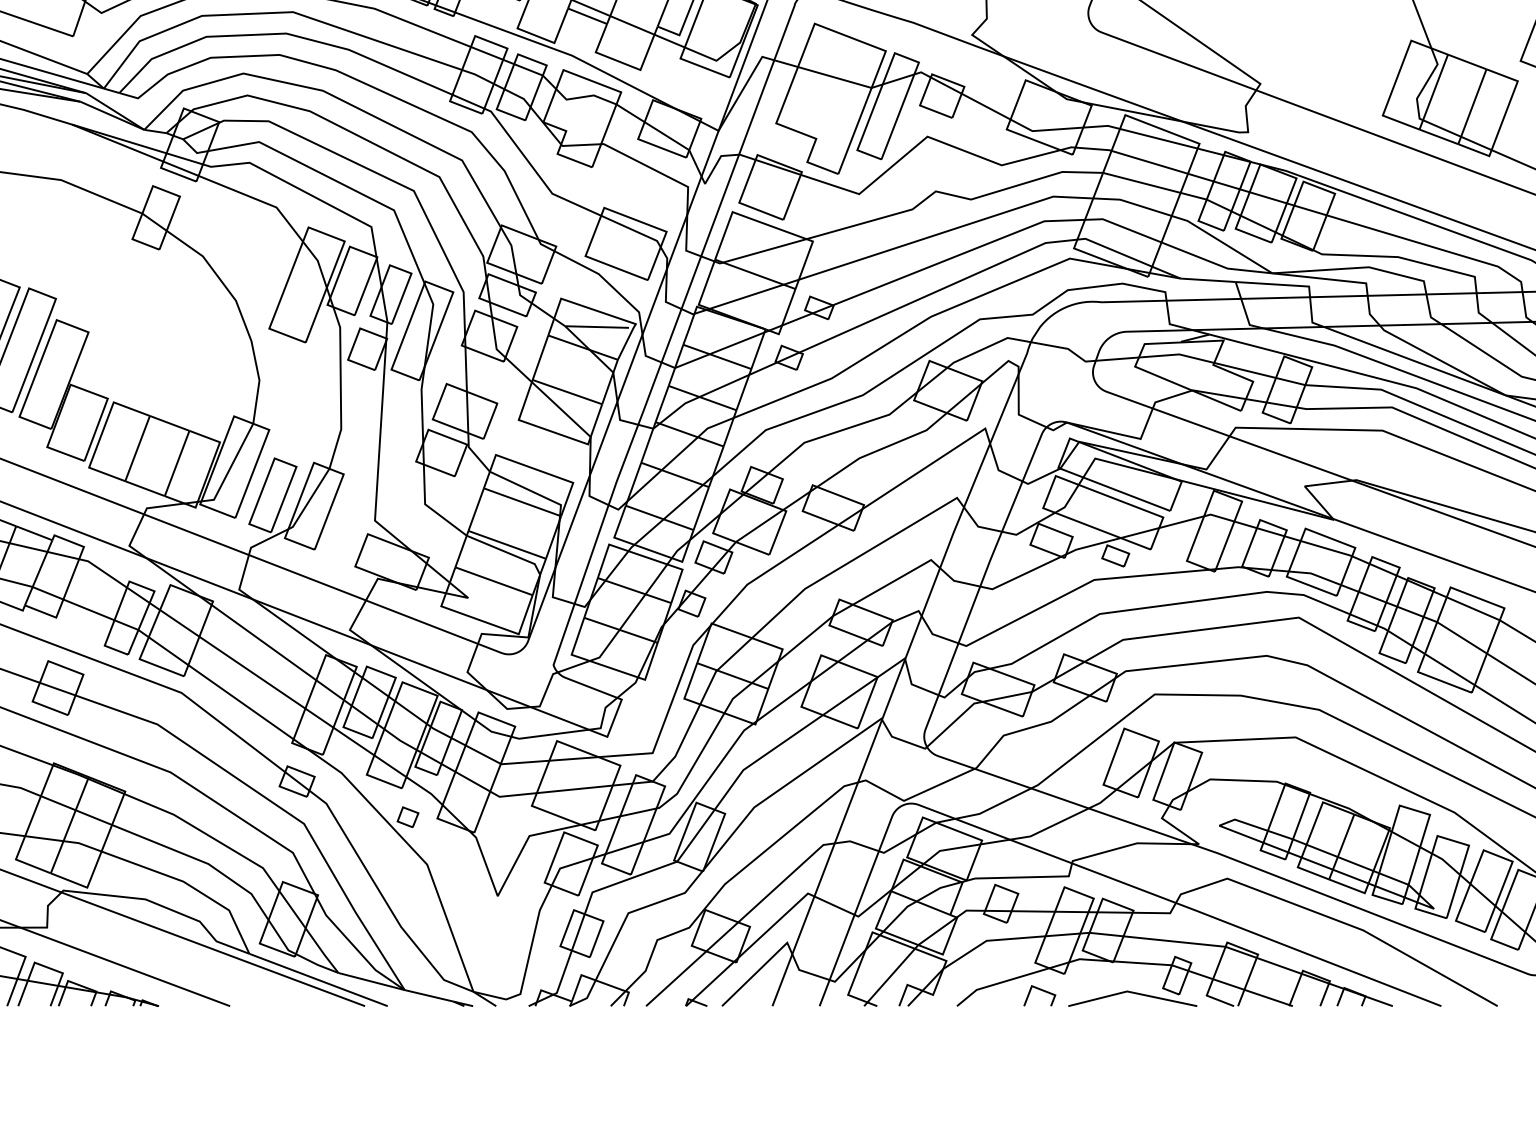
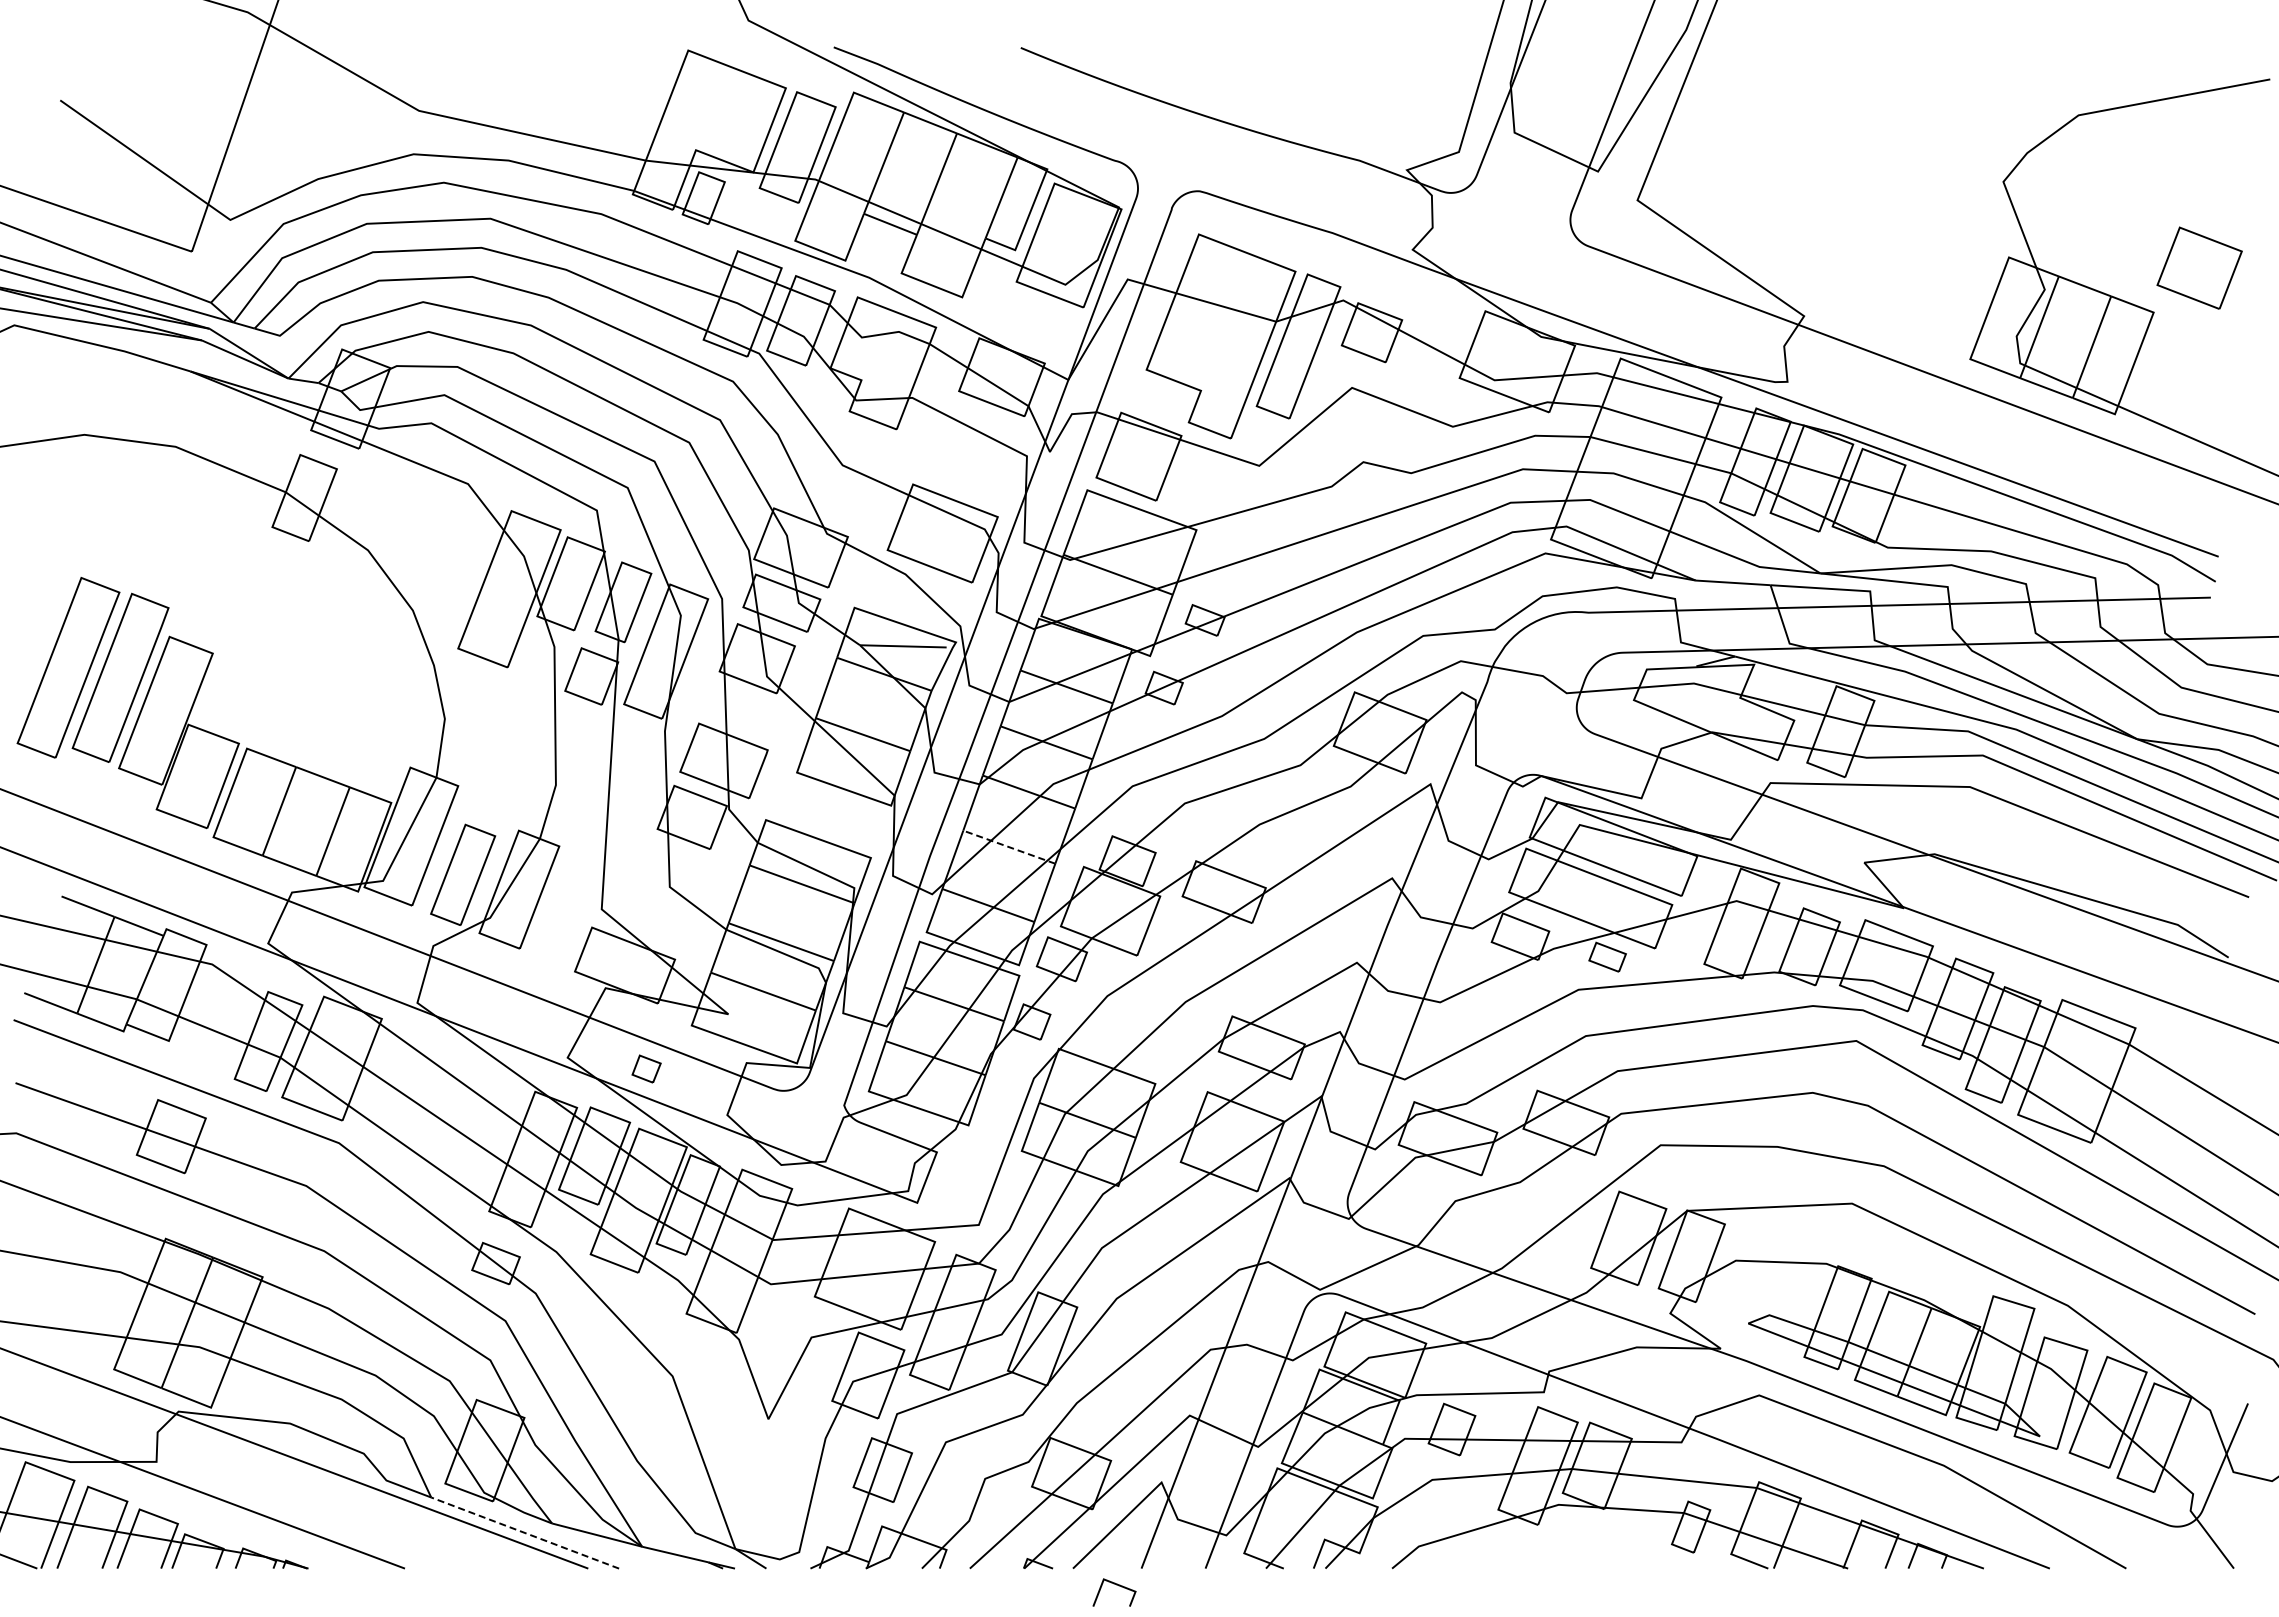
line: (675, 475) -> (1009, 847), solid -> dashed
part: (407, 816) -> (646, 1068), moved
line: (318, 979) -> (524, 1532), solid -> dashed
line: (1041, 990) -> (1116, 1585), moved
line: (1133, 993) -> (1631, 1551), removed

